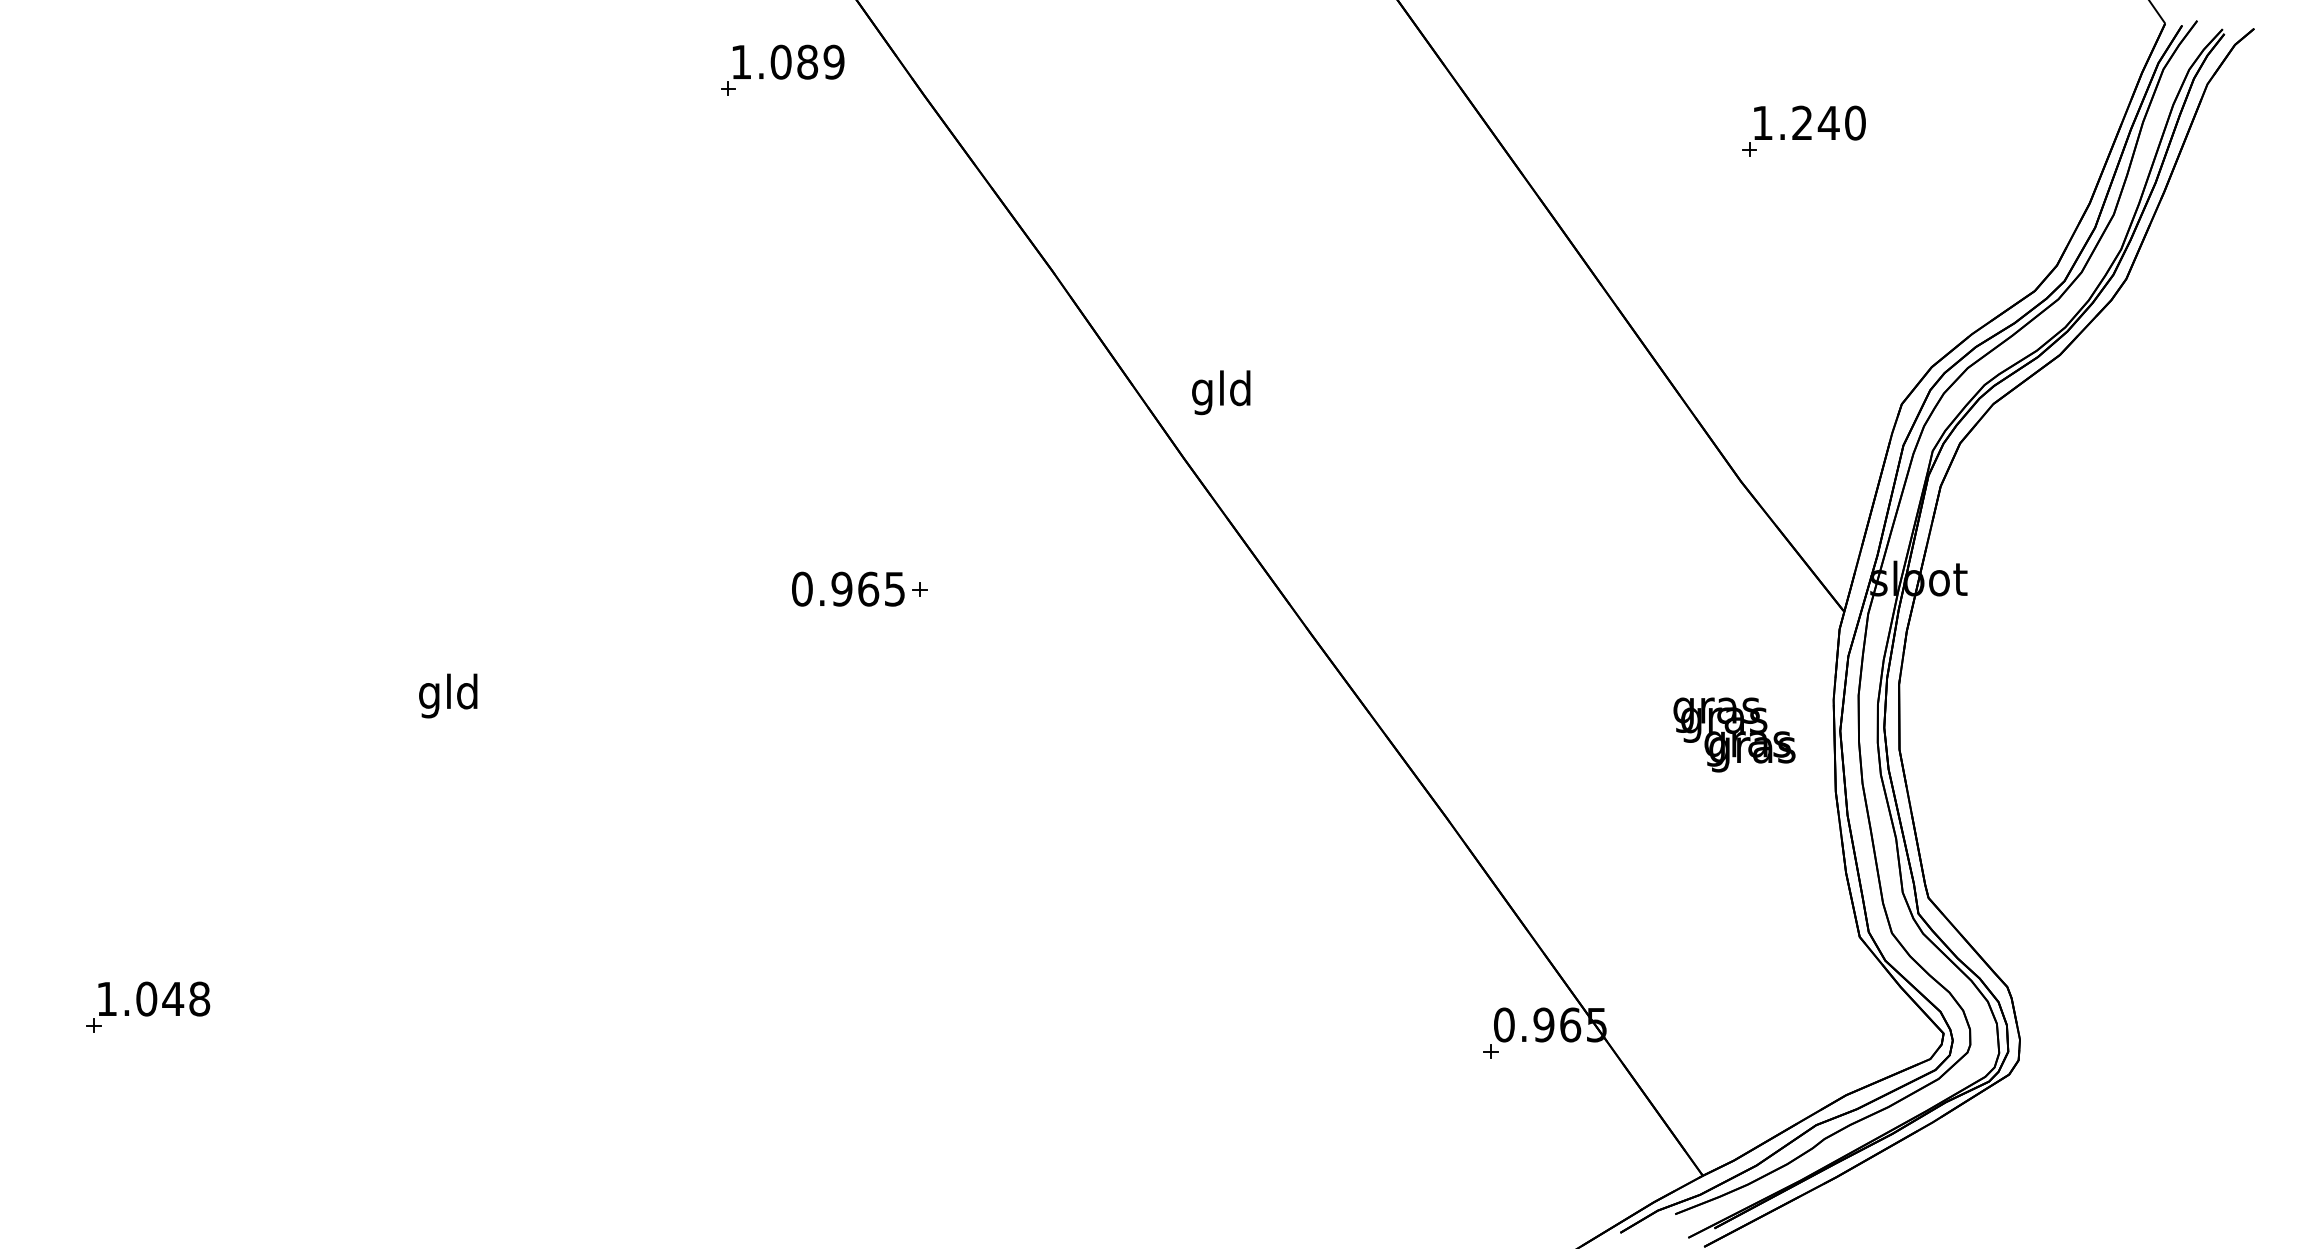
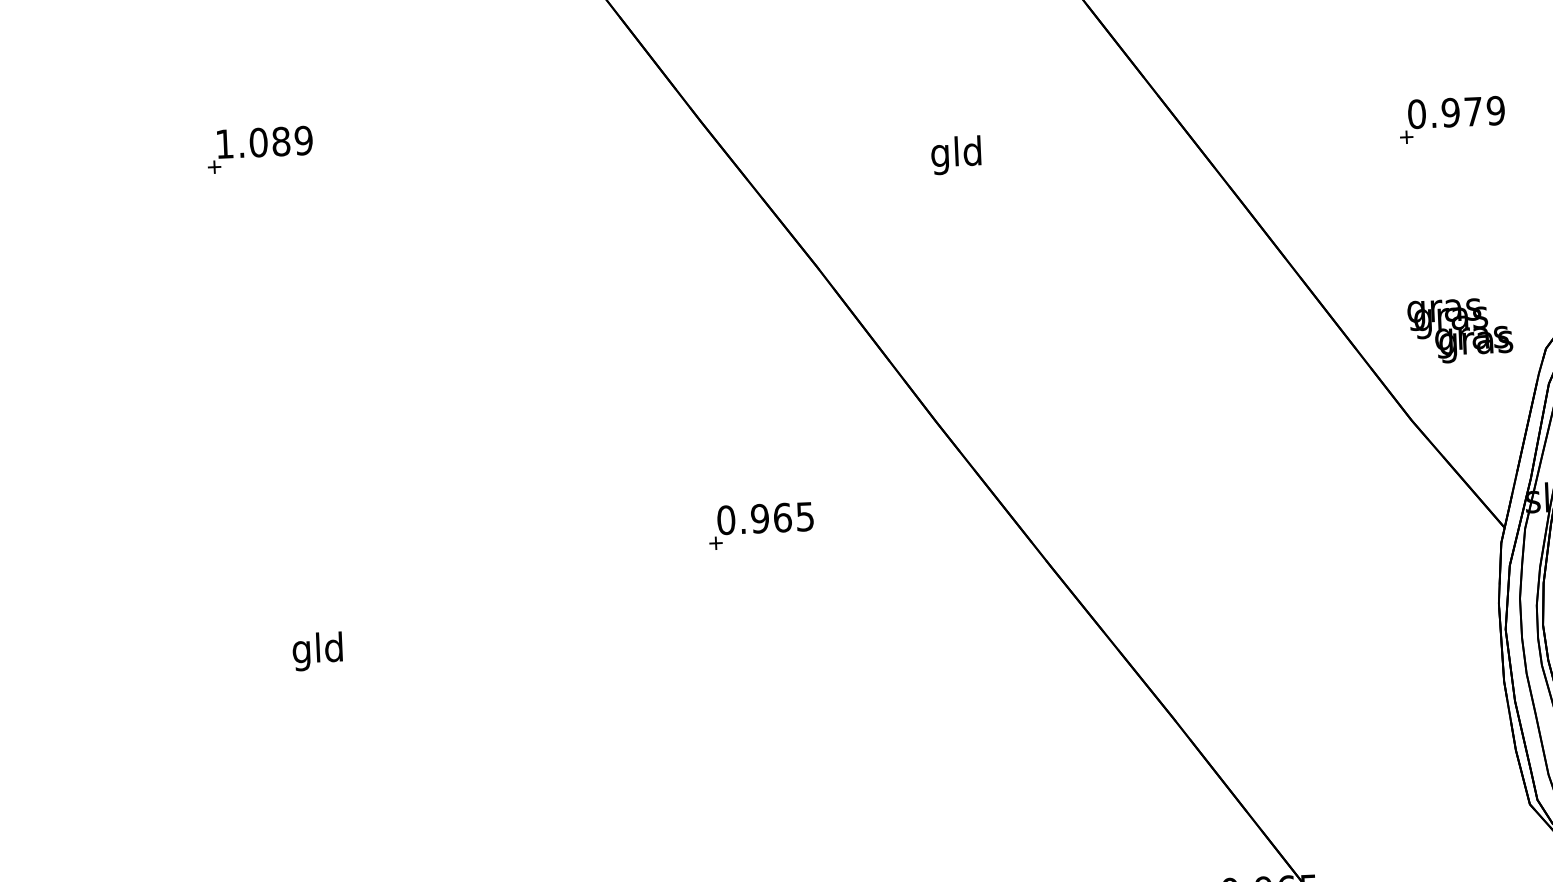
part: (782, 69) -> (260, 148), moved
text: (1808, 122) -> (1455, 111), 1.240 -> 0.979
text: (1221, 392) -> (956, 155), moved
text: (848, 588) -> (765, 517), moved
text: (1734, 734) -> (1460, 330), moved

